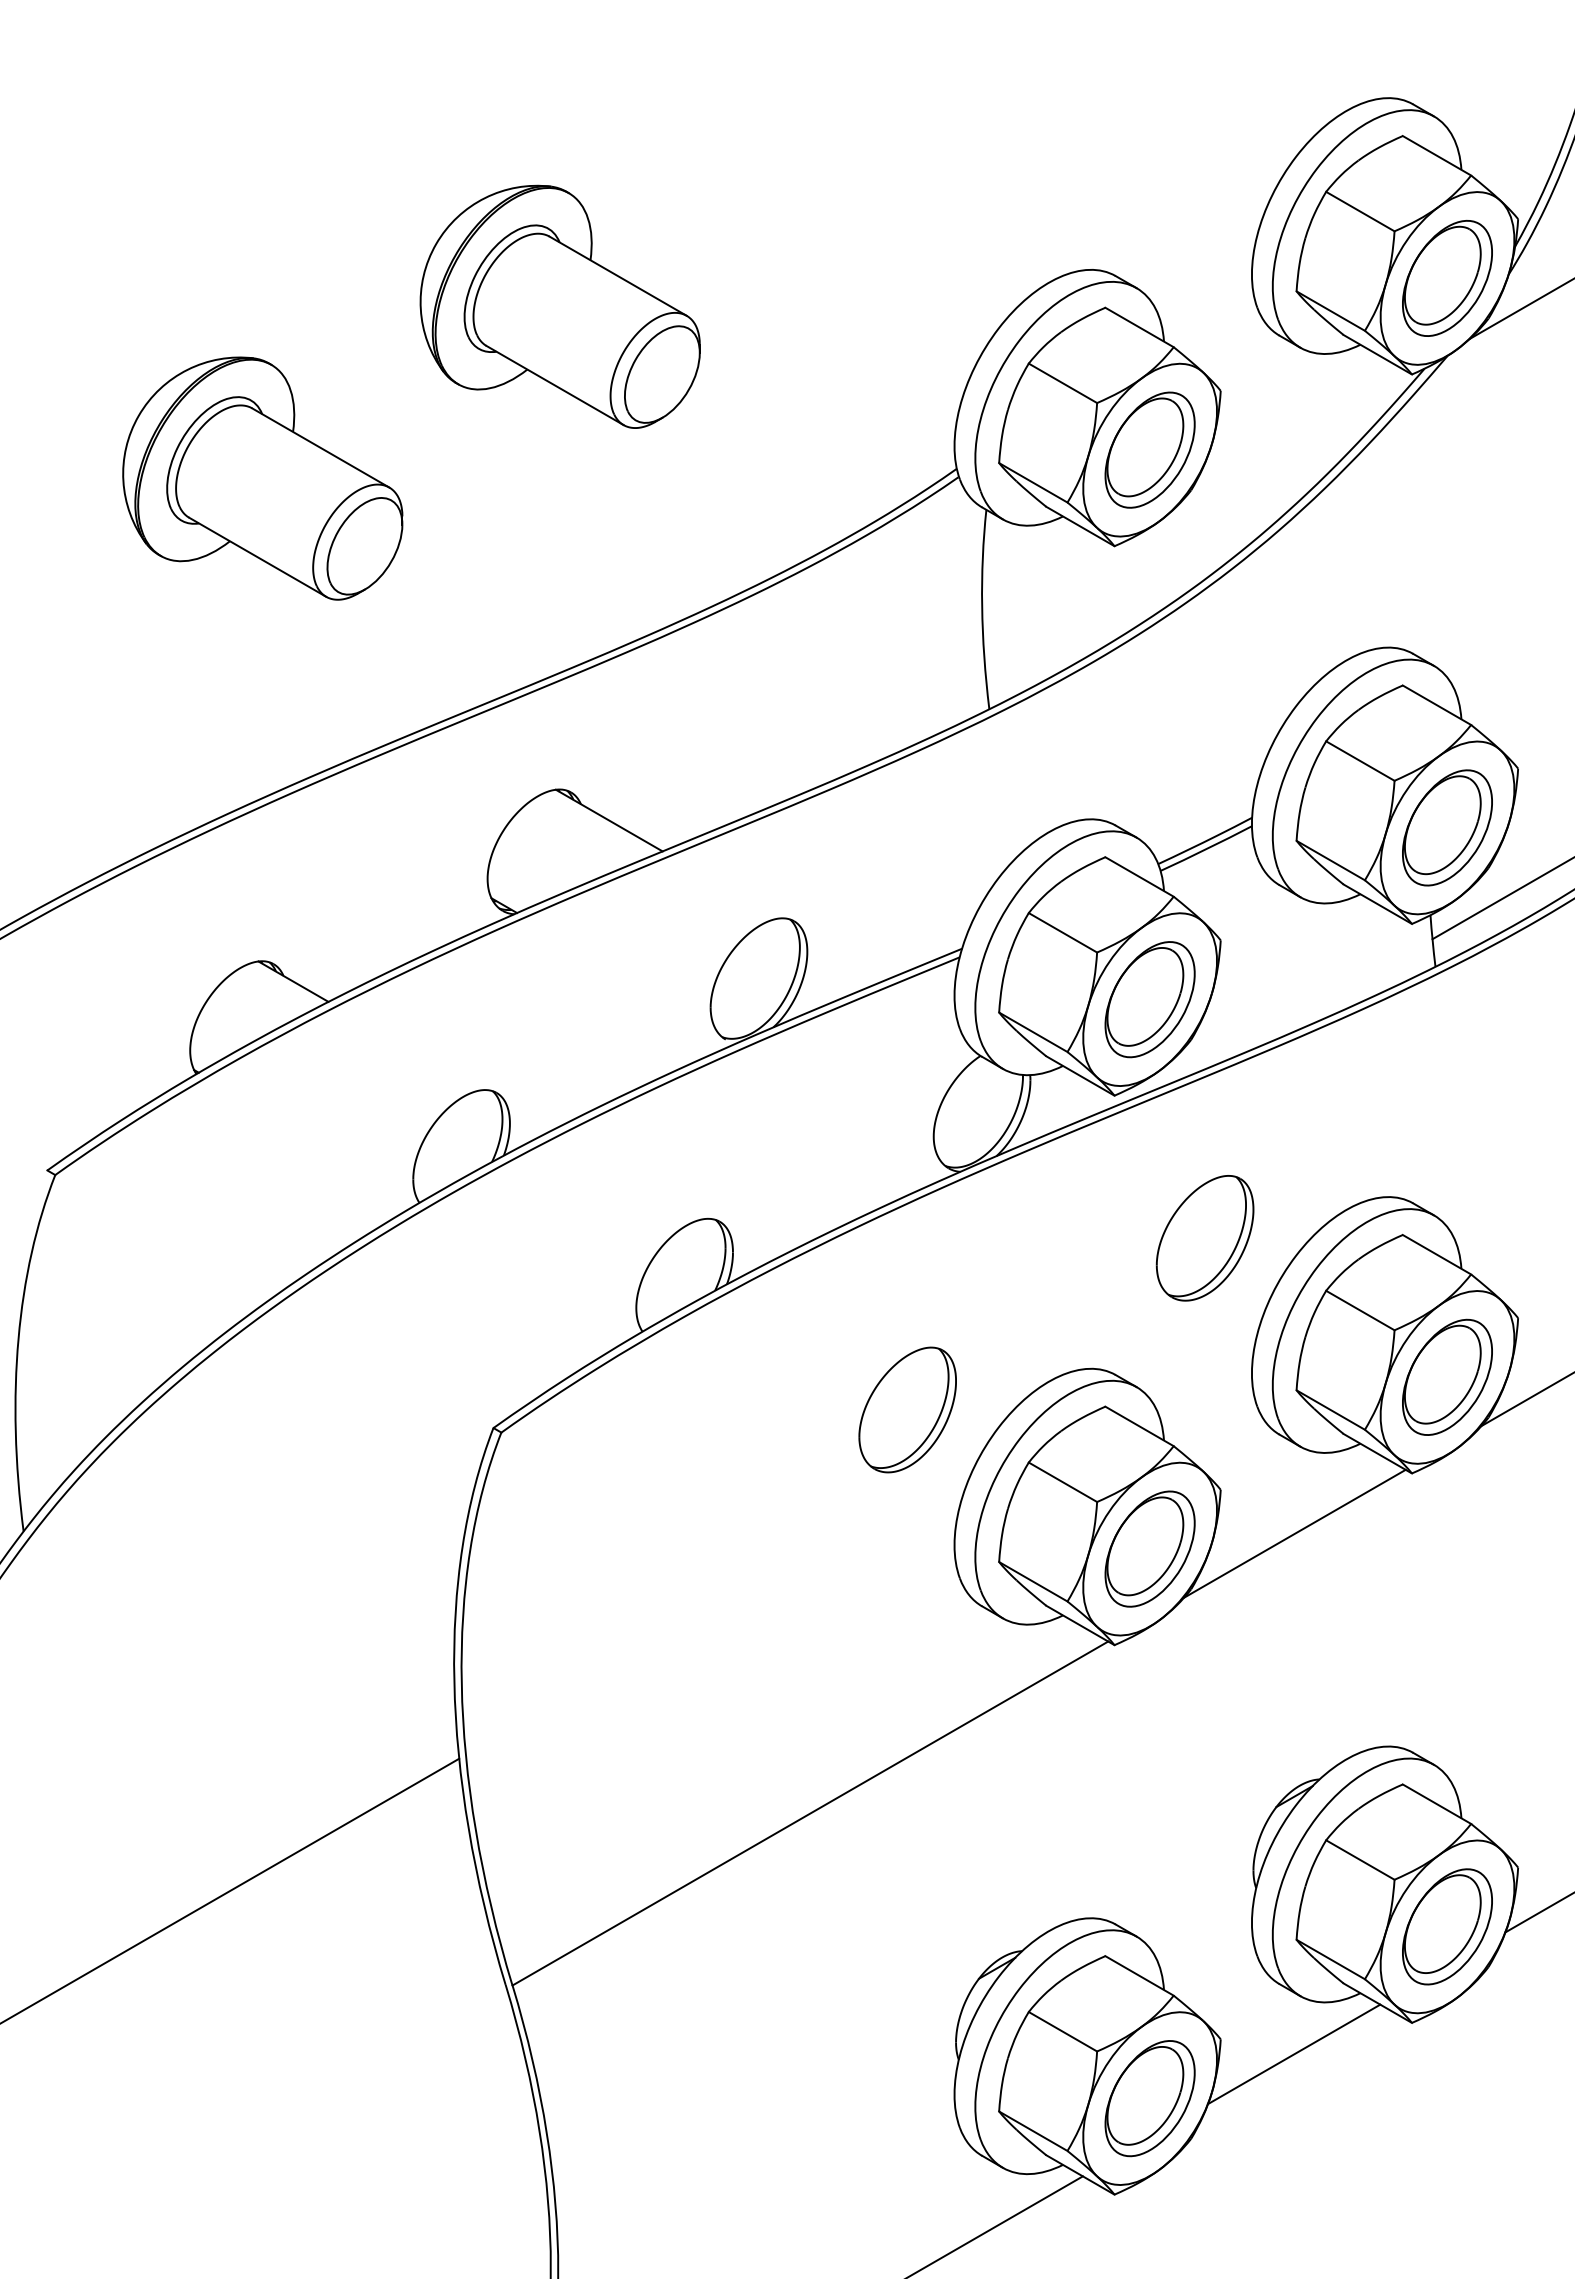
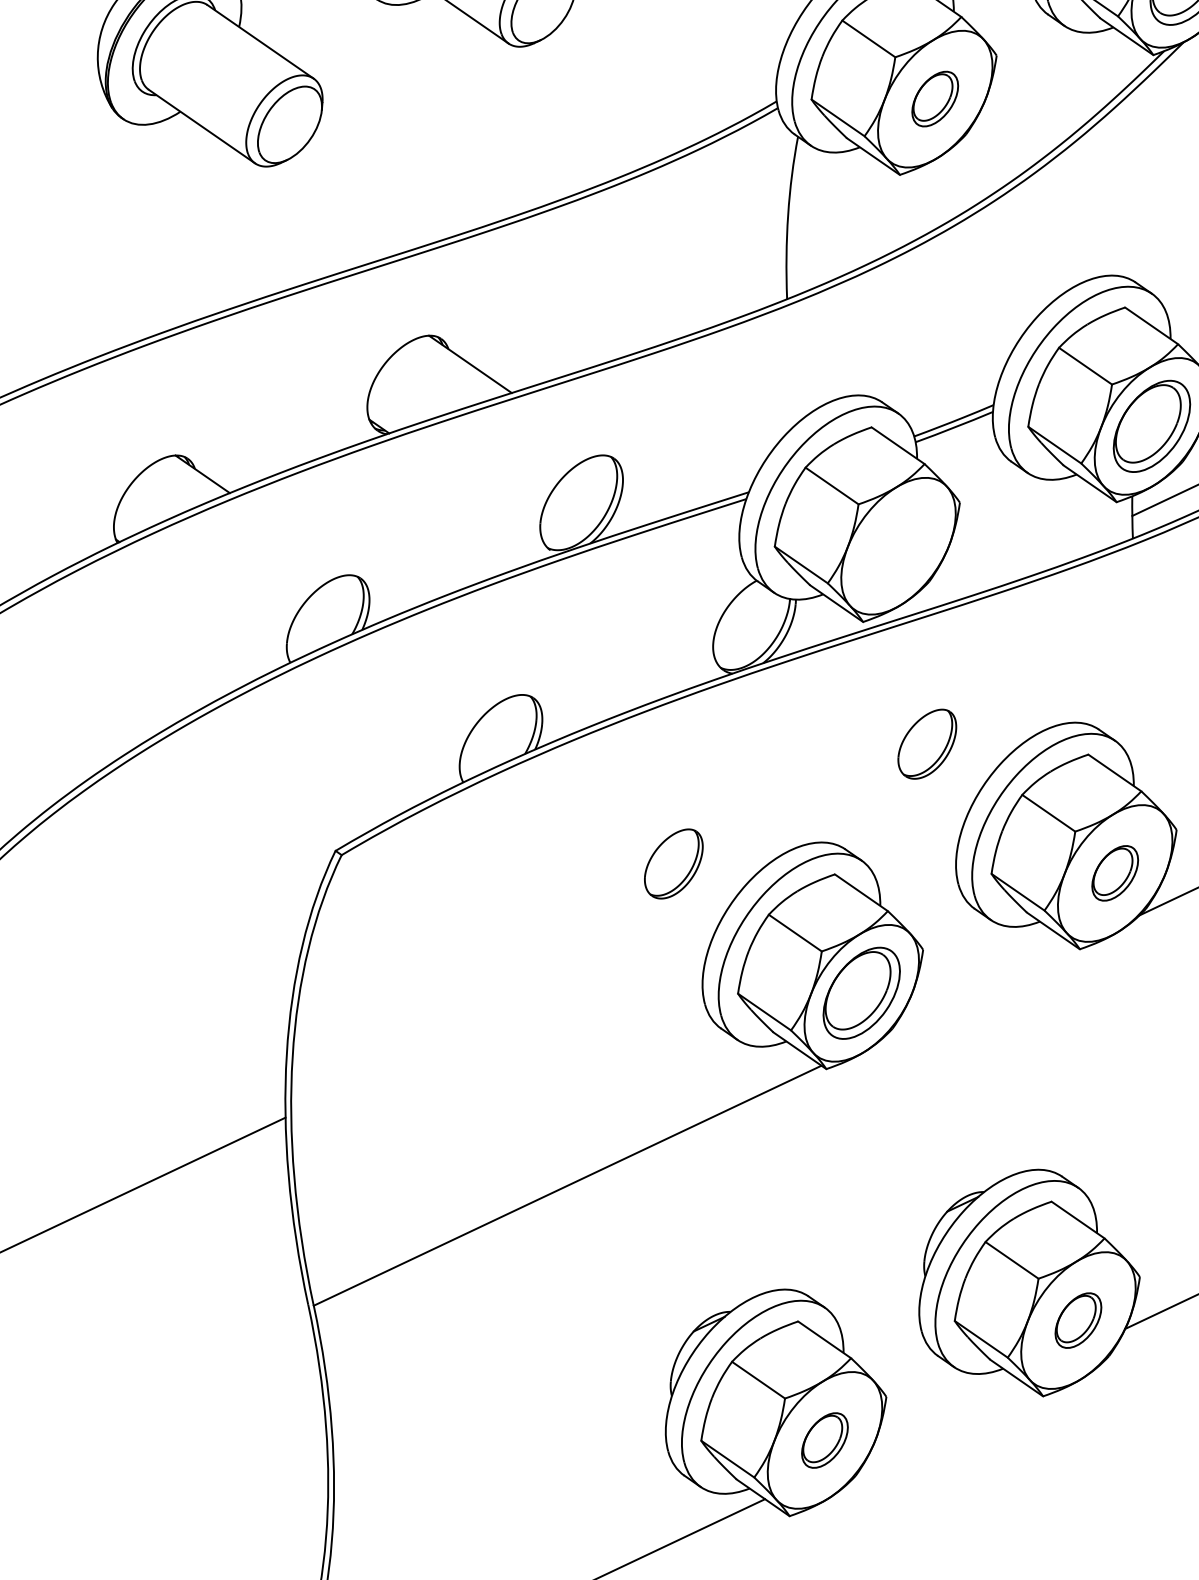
part: (1149, 449) -> (934, 98), size x0.6
part: (1149, 999) -> (898, 546), removed
part: (1204, 1238) -> (926, 744), size x0.7
part: (1447, 1376) -> (1115, 872), size x0.6
part: (907, 1409) -> (673, 863), size x0.7
line: (1294, 1533) -> (980, 990), removed
part: (1447, 1926) -> (1078, 1320), size x0.6
line: (1294, 2054) -> (945, 1414), removed
part: (1149, 2098) -> (824, 1440), size x0.6

